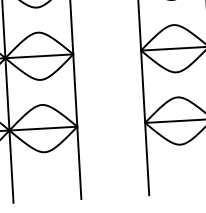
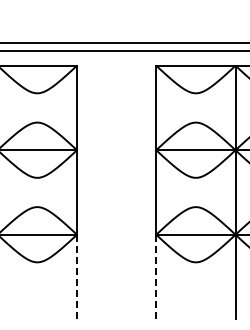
line: (147, 158) -> (156, 276), solid -> dashed
line: (79, 162) -> (77, 276), solid -> dashed

